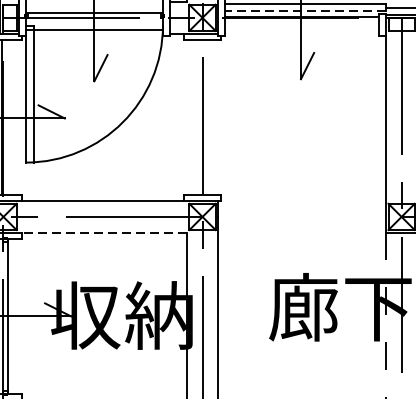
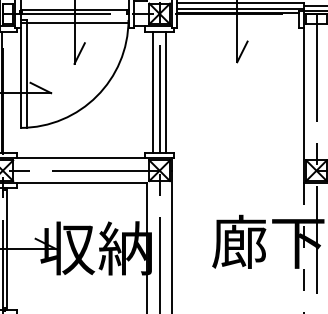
line: (305, 10) -> (240, 8), dashed -> solid
line: (194, 117) -> (153, 92), added
line: (211, 117) -> (166, 92), added
line: (104, 233) -> (82, 183), dashed -> solid

